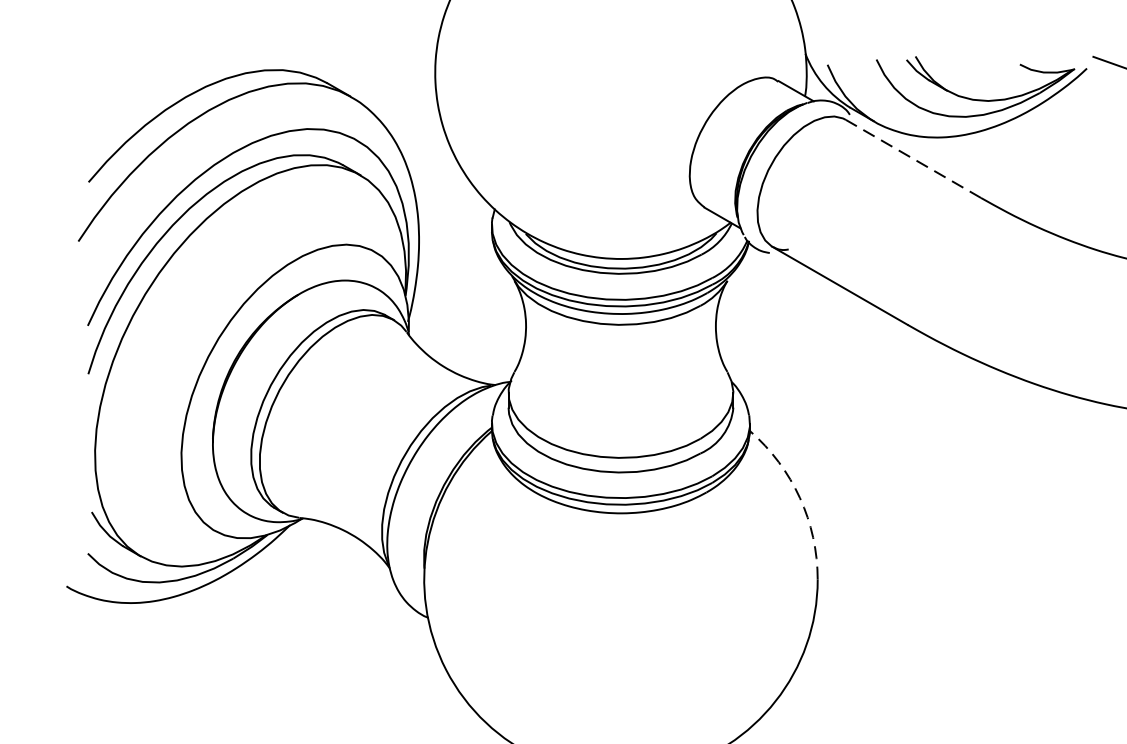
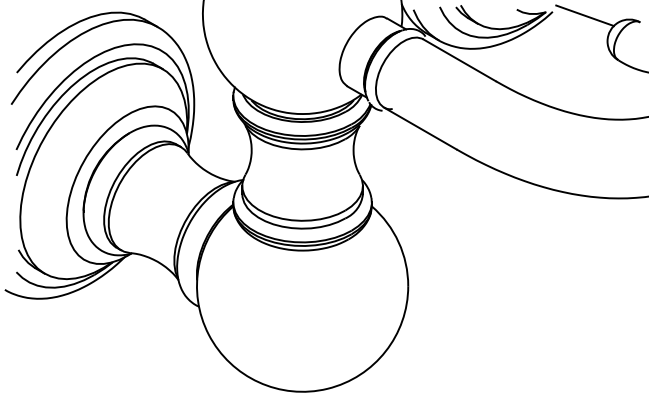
line: (913, 159) -> (459, 60), dashed -> solid
arc: (799, 498) -> (398, 242), dashed -> solid

